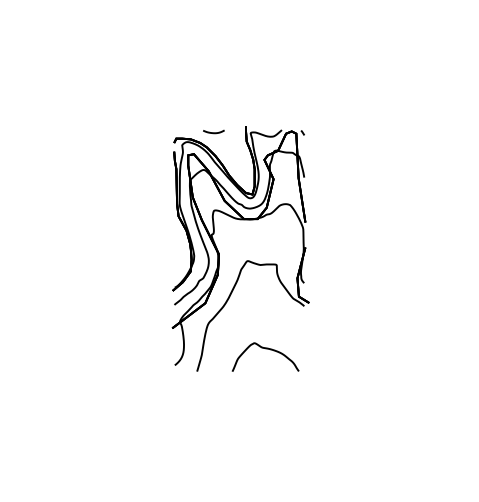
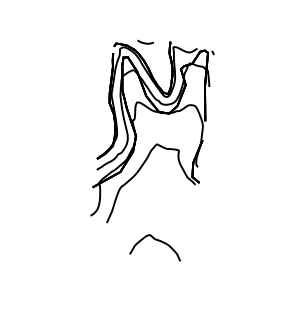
part: (265, 349) -> (157, 240), moved

